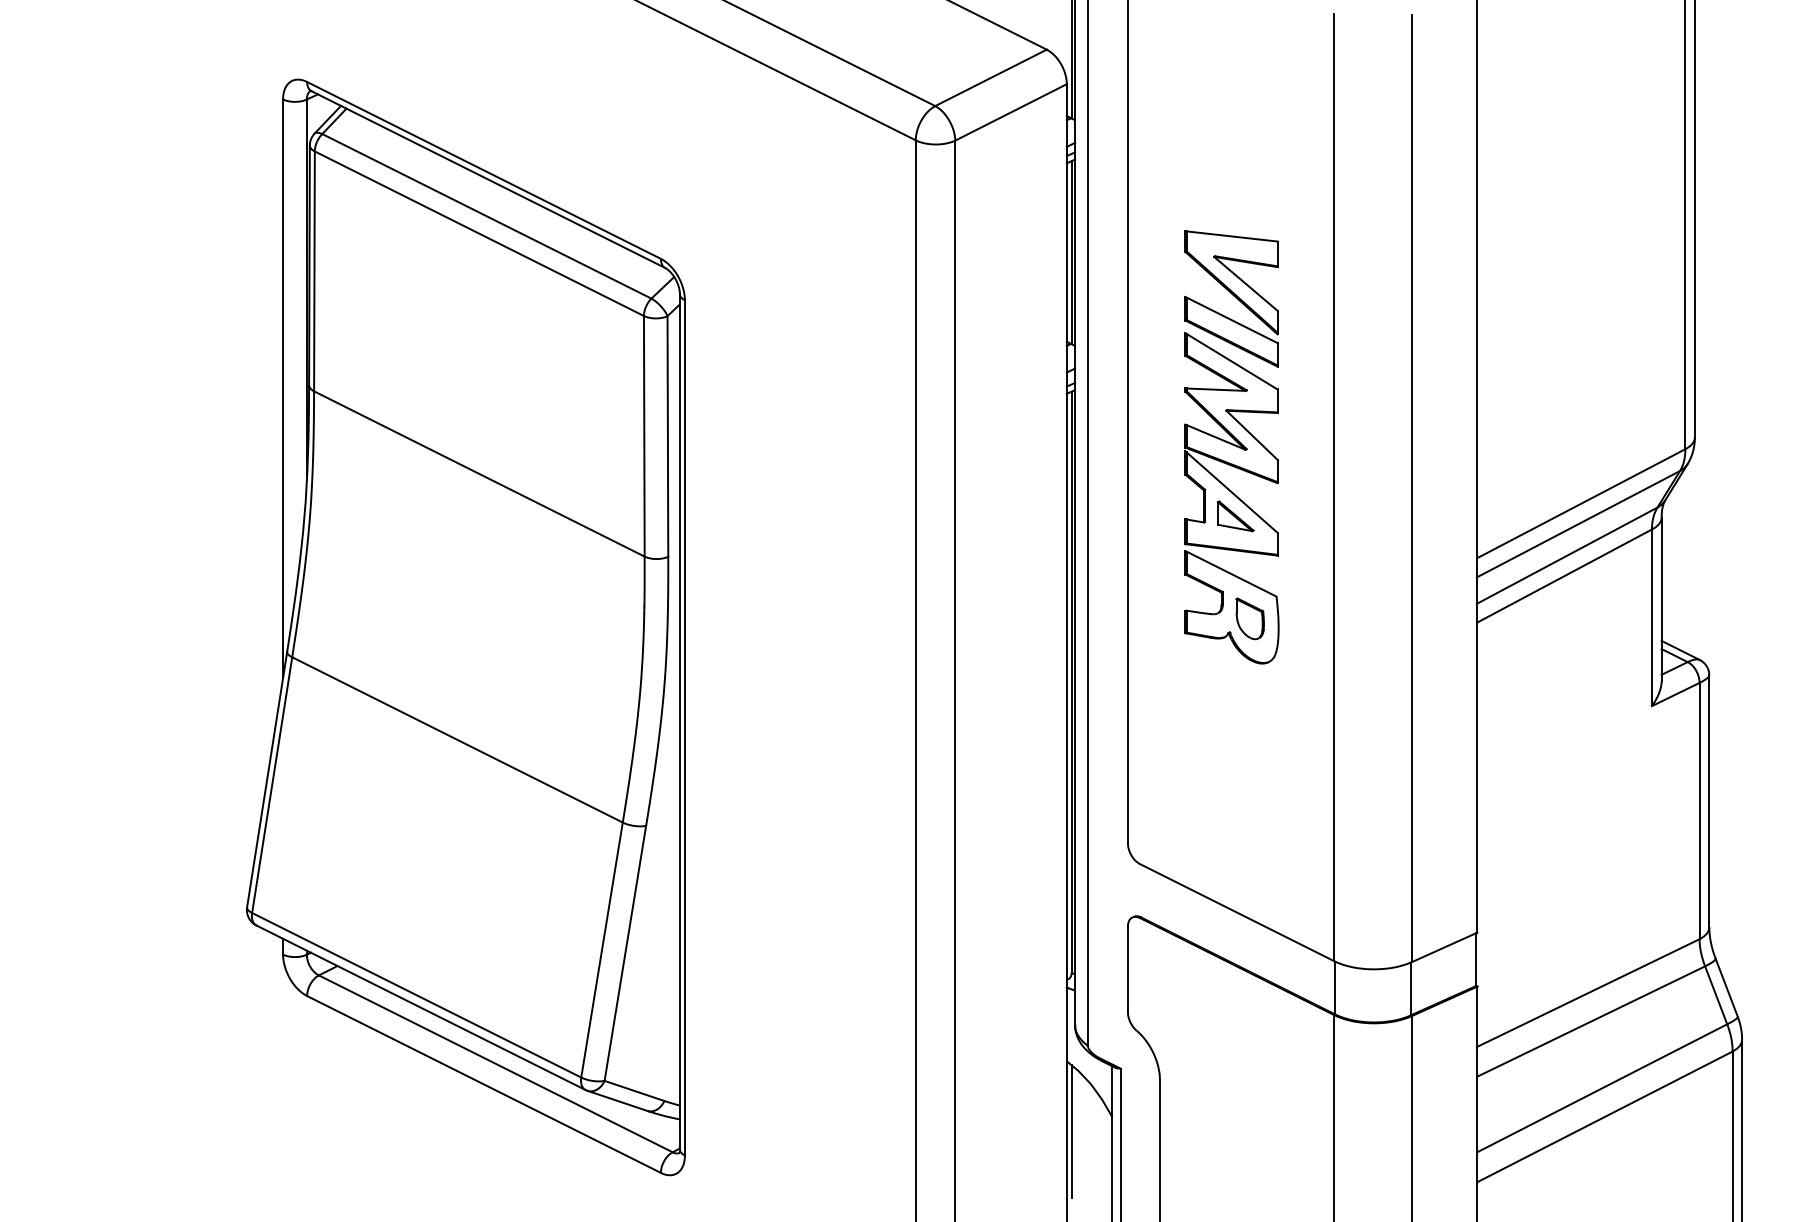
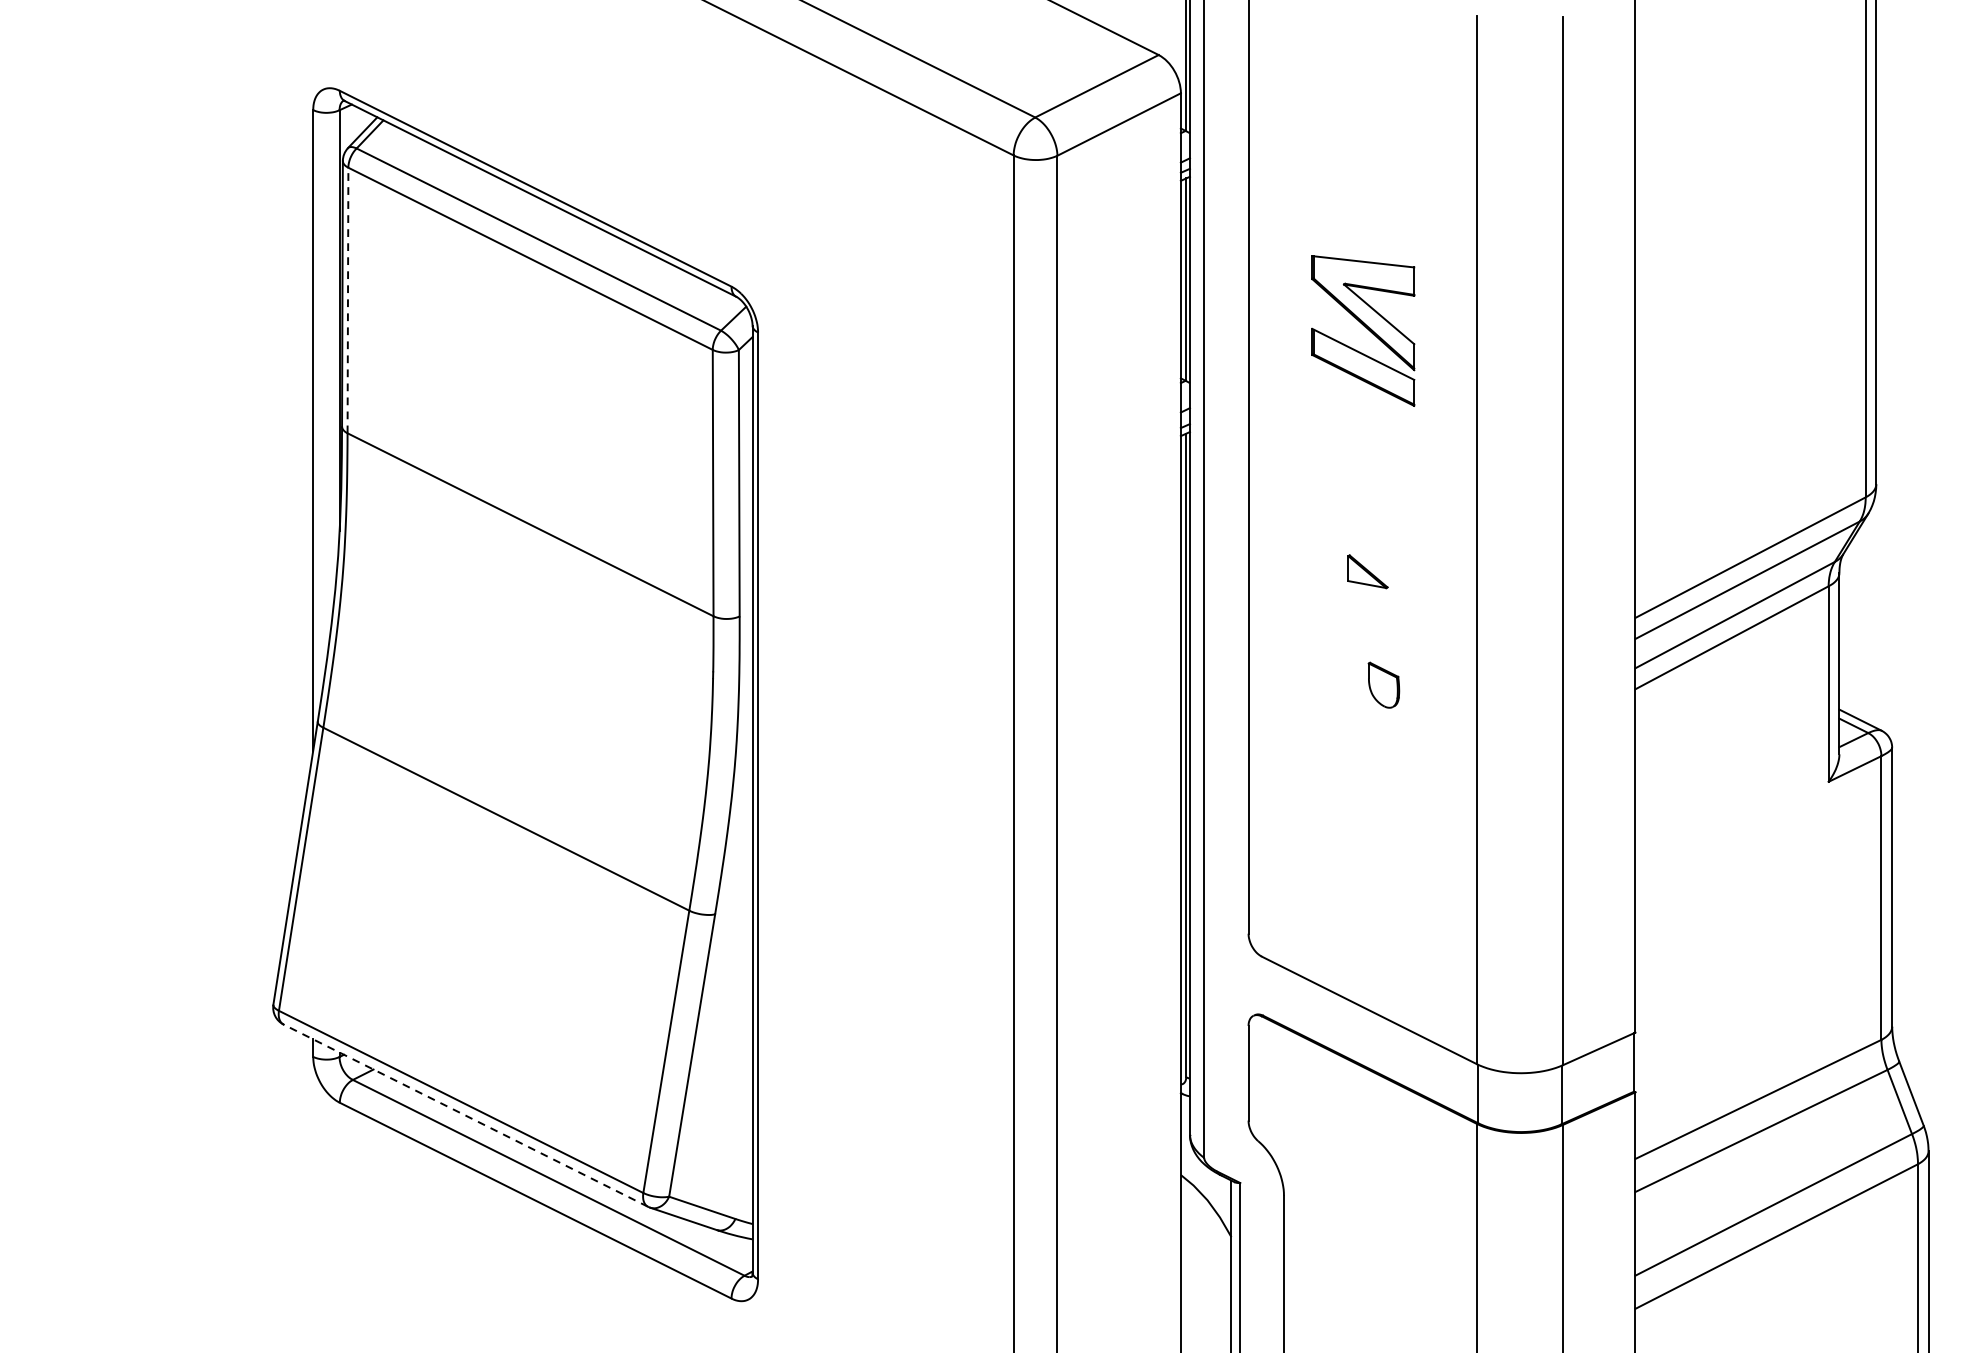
line: (314, 271) -> (348, 300), solid -> dashed
part: (1231, 498) -> (1363, 551), removed
line: (420, 1007) -> (465, 1115), solid -> dashed
line: (1071, 1131) -> (1186, 1252), removed

